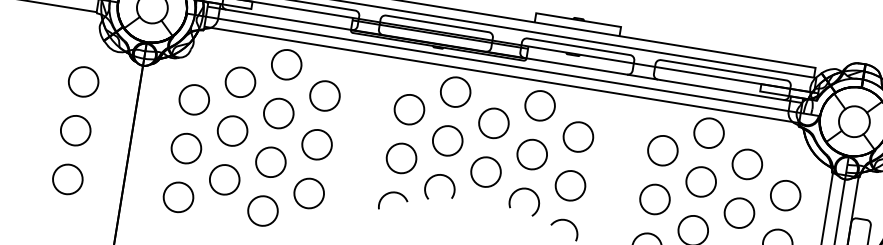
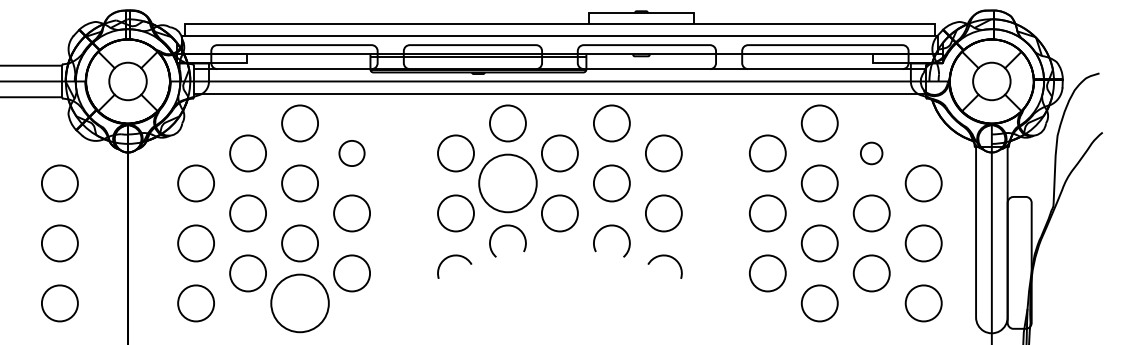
circle: (324, 95) -> (351, 153), size x0.7
circle: (447, 140) -> (507, 183), size x1.6
circle: (747, 164) -> (871, 153), size x0.6
circle: (263, 211) -> (300, 303), size x1.6

